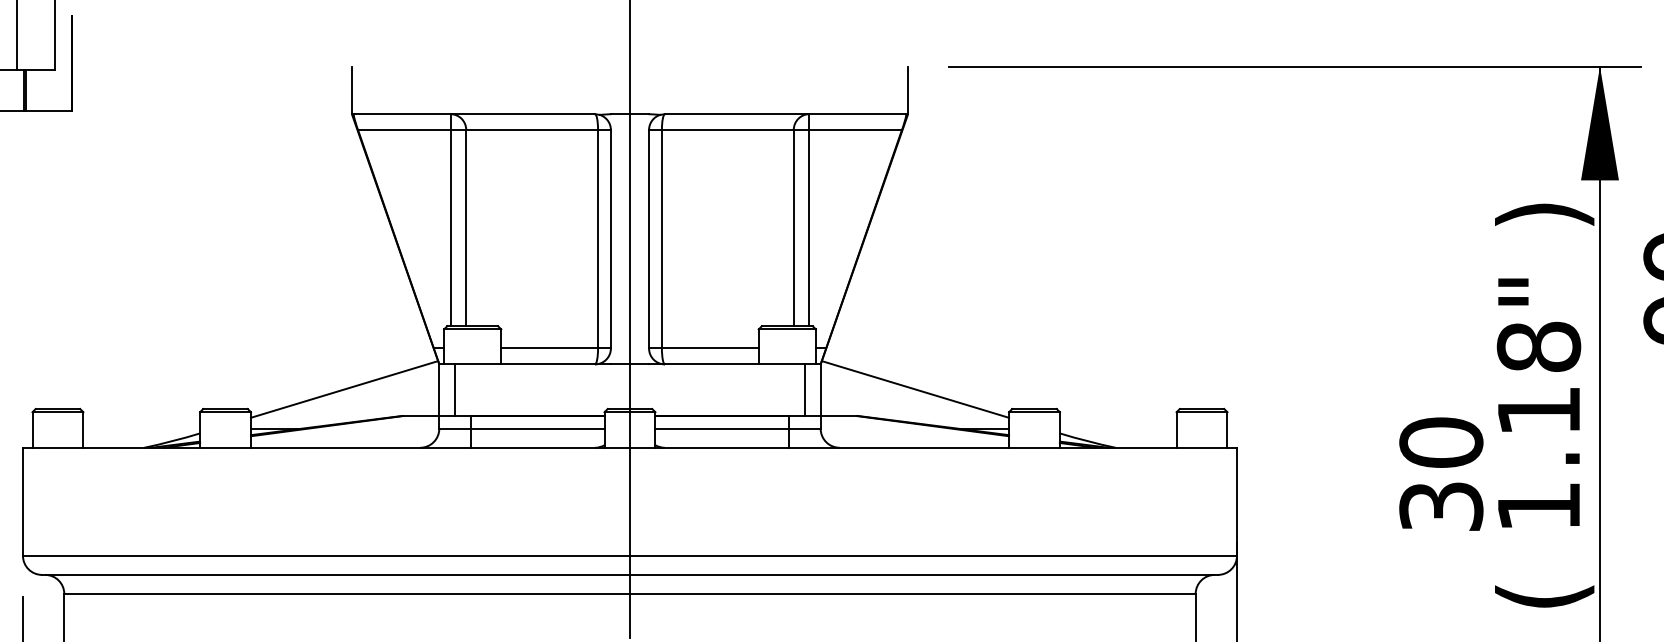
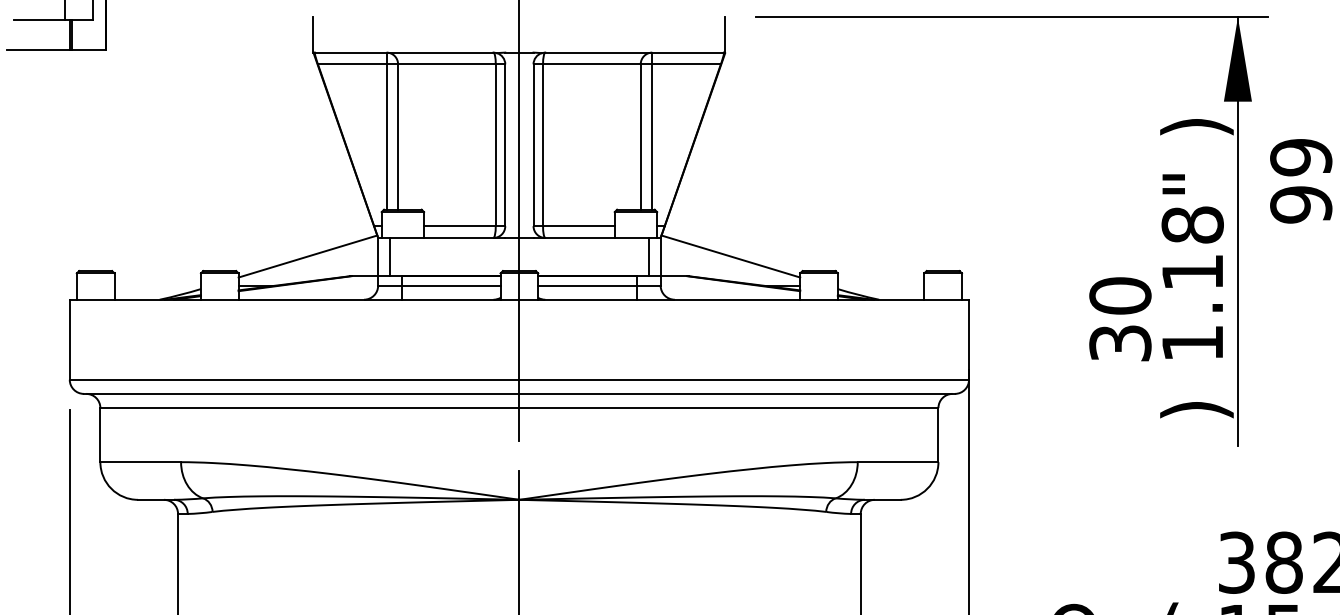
text: (1544, 595) -> (1196, 409), ( -> )

